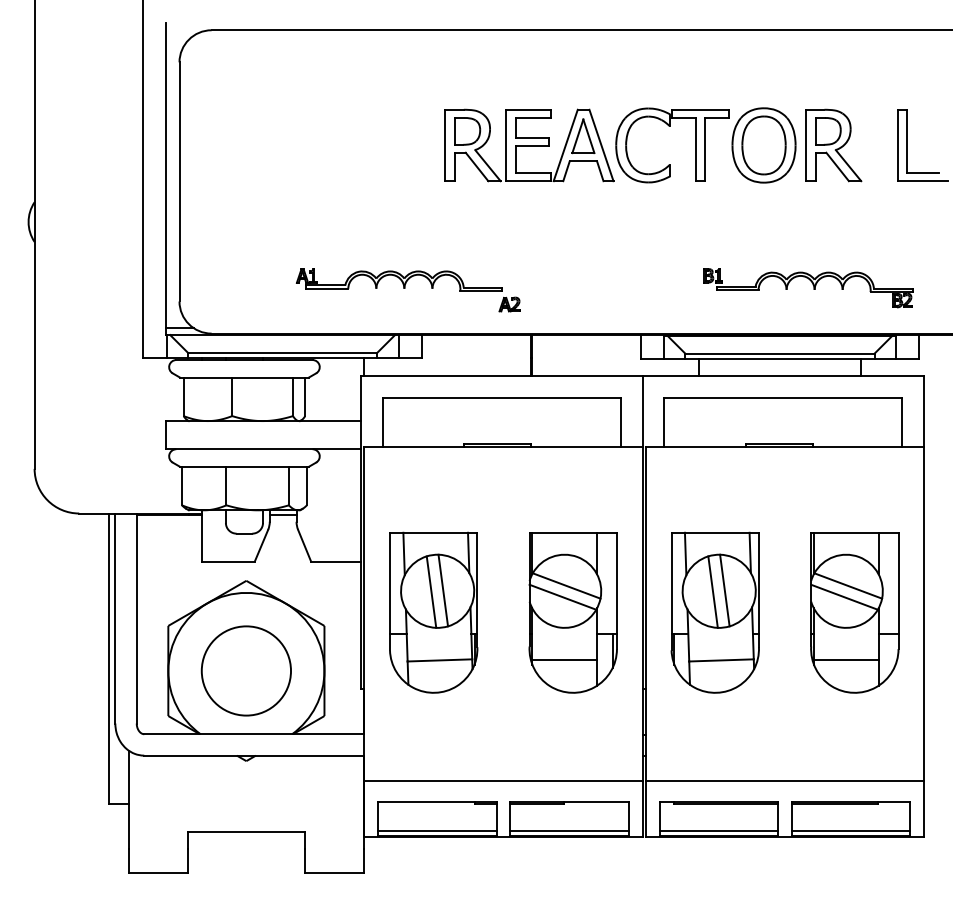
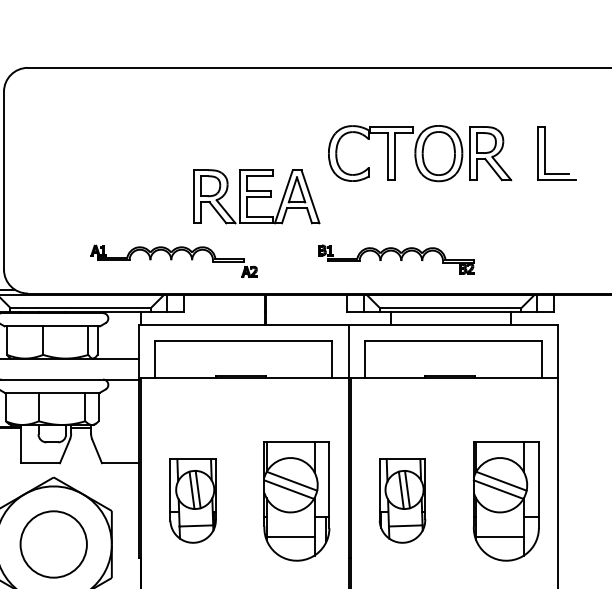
part: (529, 145) -> (256, 196), moved
part: (808, 288) -> (396, 259), moved
part: (433, 612) -> (192, 500), size x0.7
part: (714, 612) -> (401, 500), size x0.7

